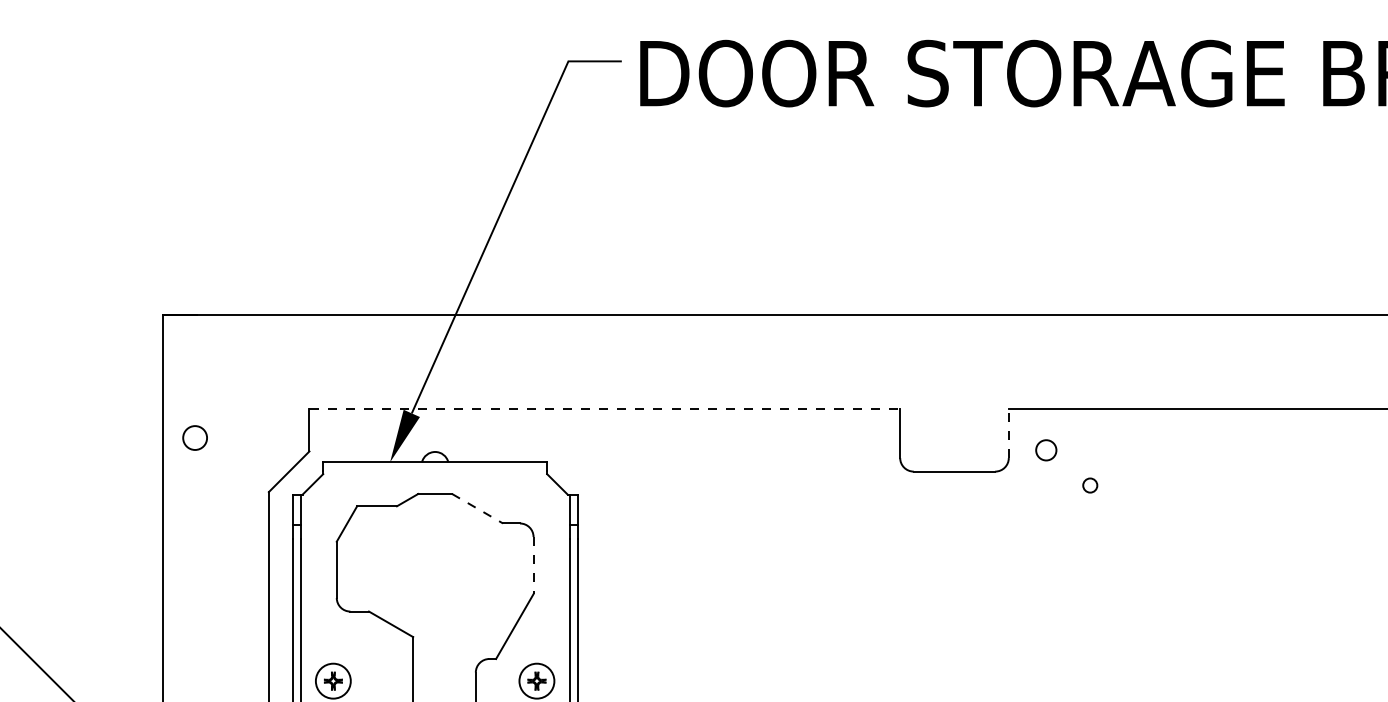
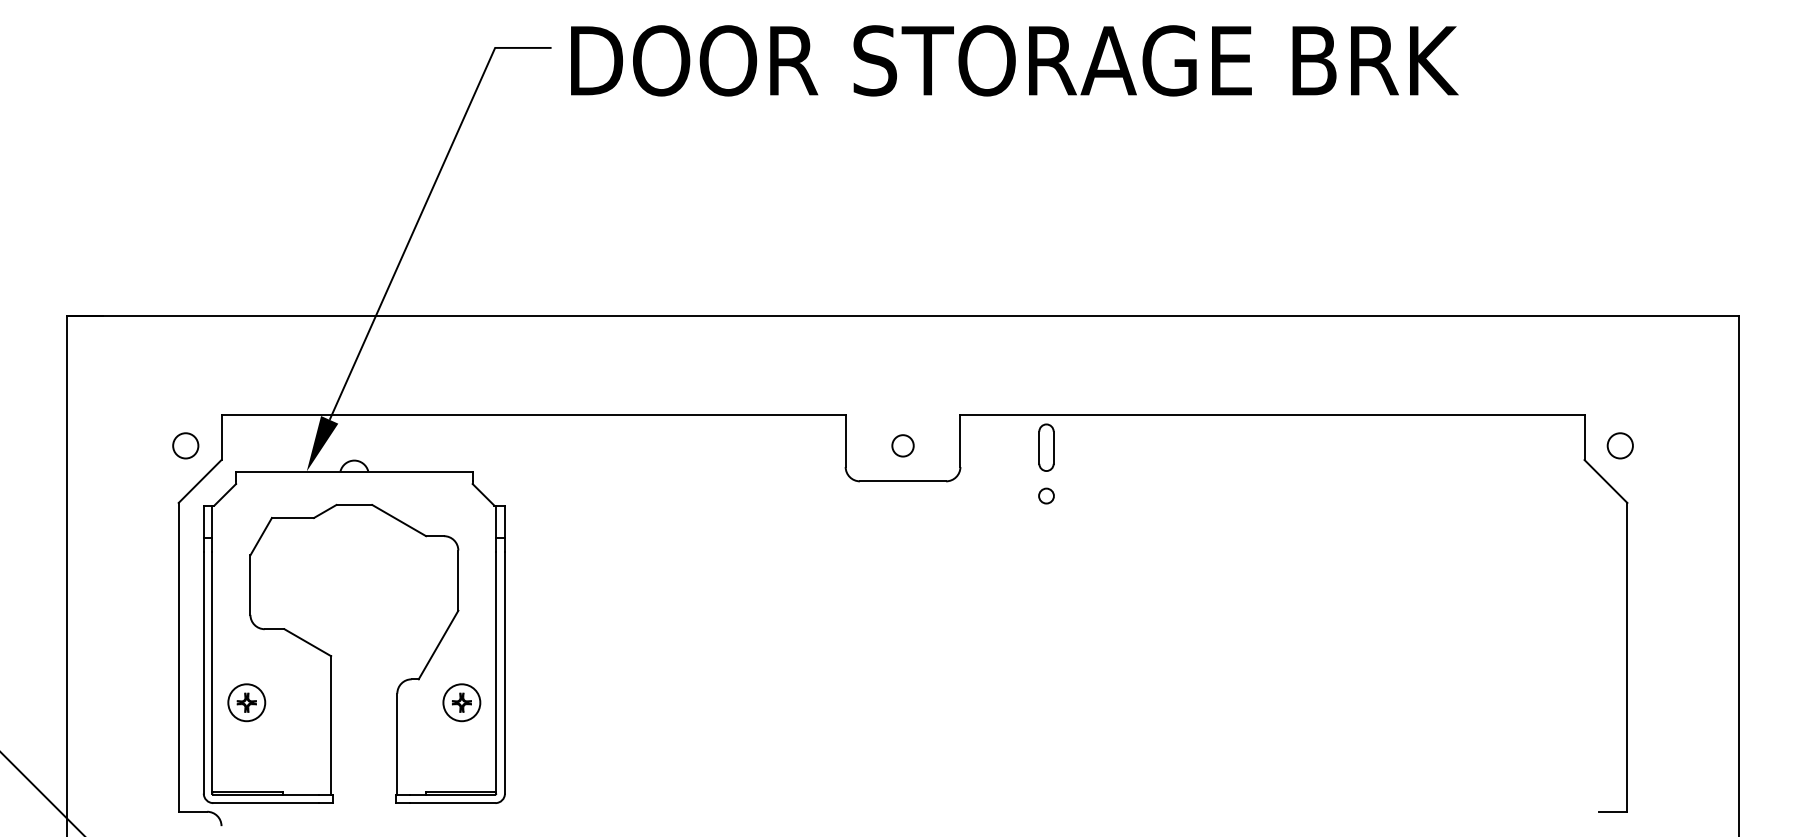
line: (605, 409) -> (534, 415), dashed -> solid
line: (1008, 433) -> (960, 441), dashed -> solid
circle: (194, 437) -> (185, 445), moved
part: (1090, 439) -> (1046, 447), added
circle: (1045, 449) -> (902, 445), moved
line: (477, 508) -> (399, 520), dashed -> solid
line: (533, 566) -> (458, 581), dashed -> solid

